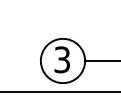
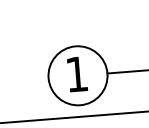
text: (61, 59) -> (75, 73), 3 -> 1

